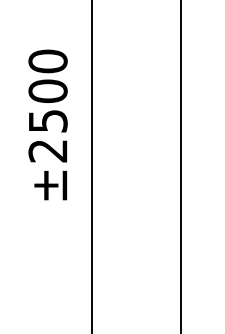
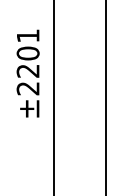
text: (46, 91) -> (27, 53), ±2500 -> ±2201

